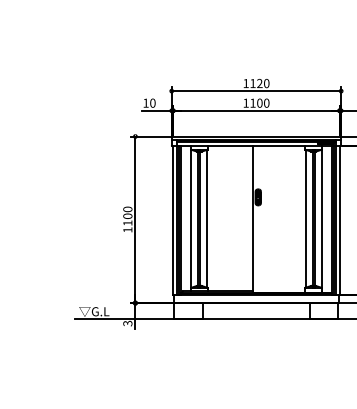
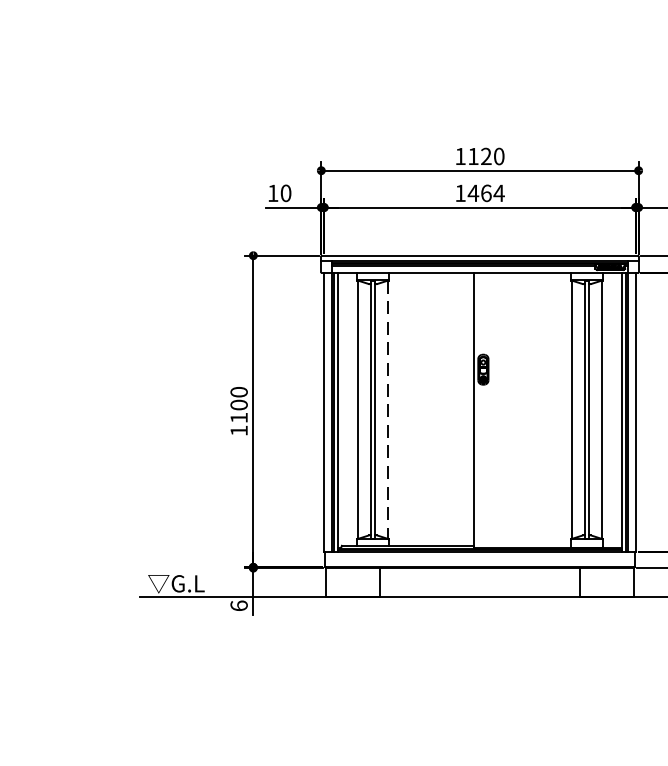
text: (259, 102) -> (485, 192), 1100 -> 1464
line: (207, 218) -> (388, 409), solid -> dashed
text: (127, 323) -> (238, 605), 3 -> 6

